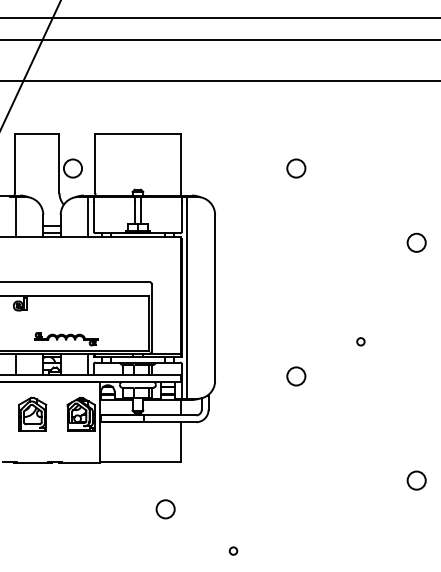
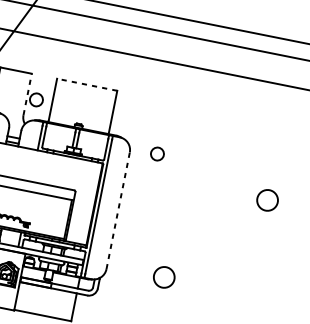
line: (138, 134) -> (87, 85), solid -> dashed
line: (59, 163) -> (27, 94), solid -> dashed
circle: (296, 168) -> (157, 154), moved
circle: (416, 242) -> (267, 200), size x1.6
line: (215, 297) -> (118, 210), solid -> dashed
circle: (360, 341) -> (214, 261), removed
circle: (296, 376) -> (164, 277), size x1.6

